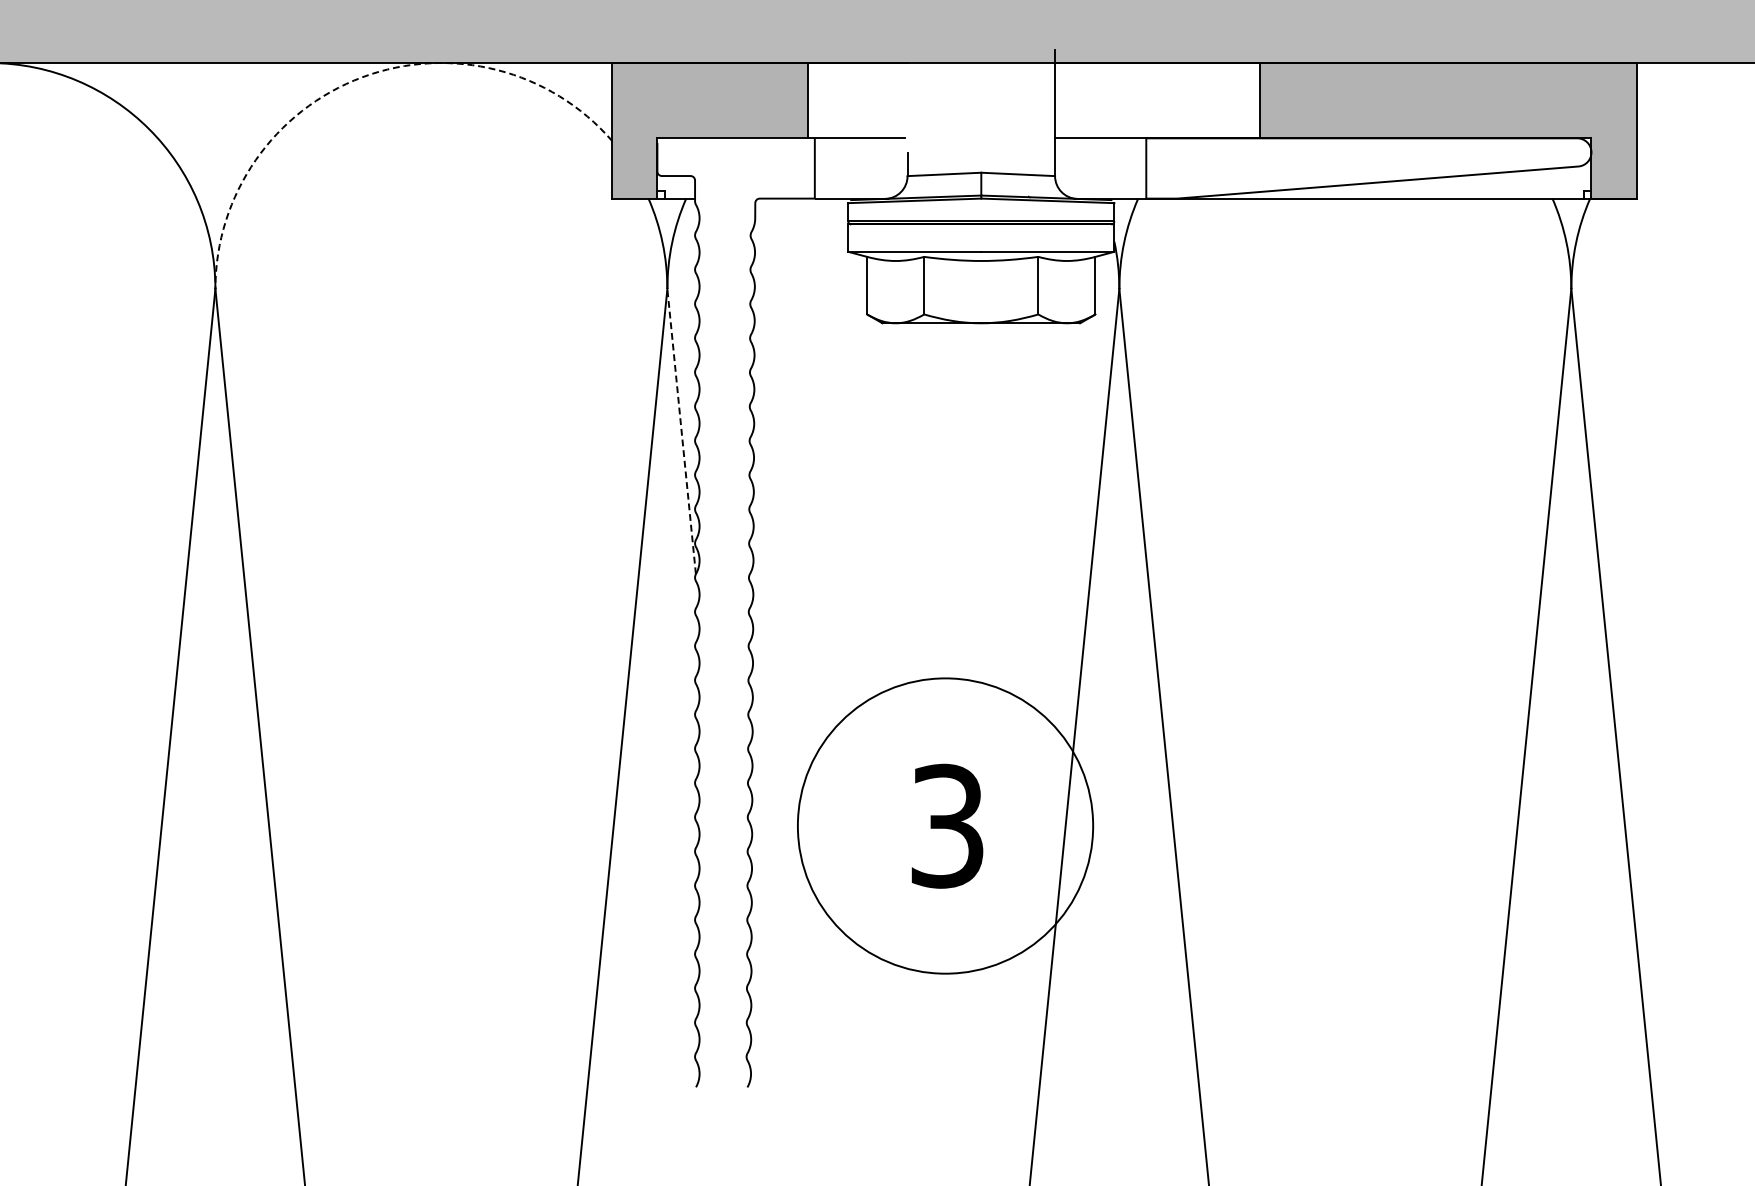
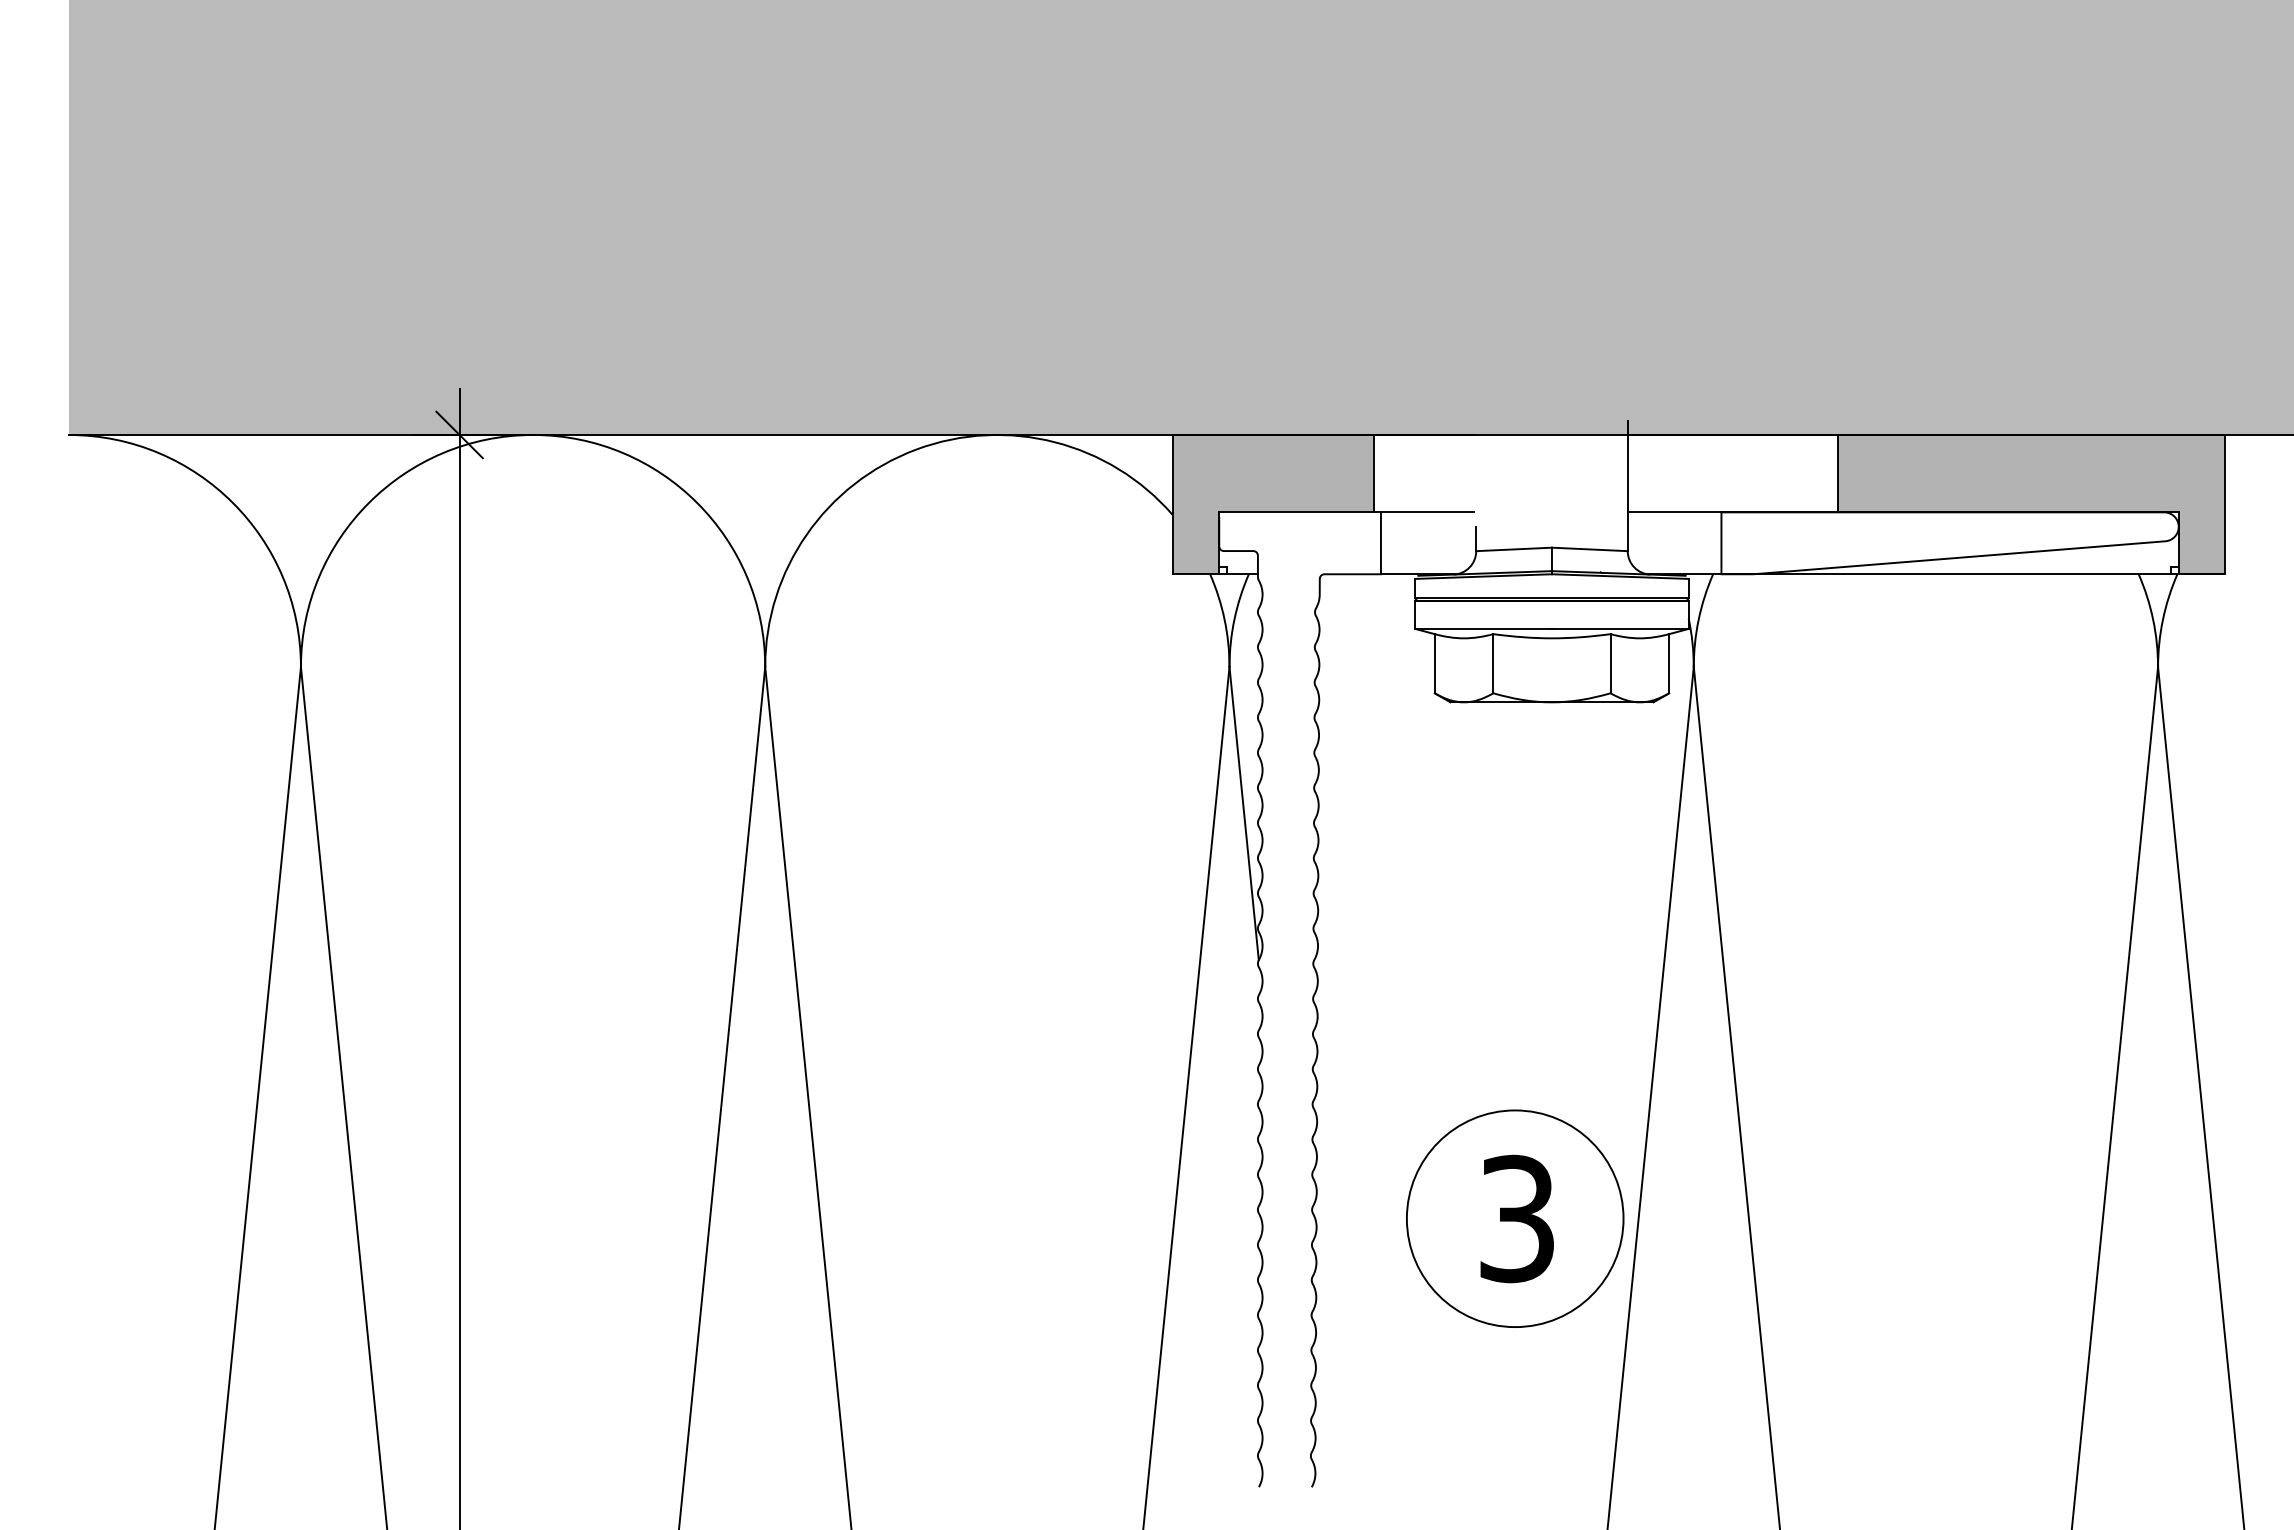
arc: (362, 77) -> (916, 449), dashed -> solid
line: (681, 431) -> (1244, 813), dashed -> solid
circle: (944, 825) -> (1514, 1218), size x0.71

